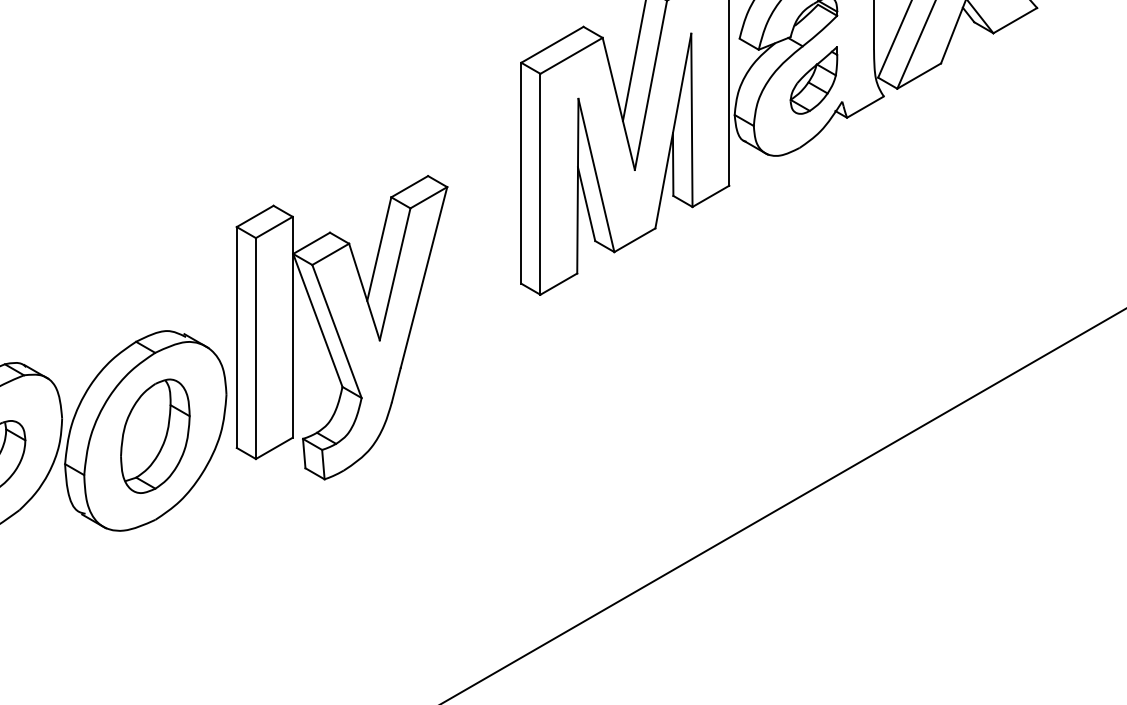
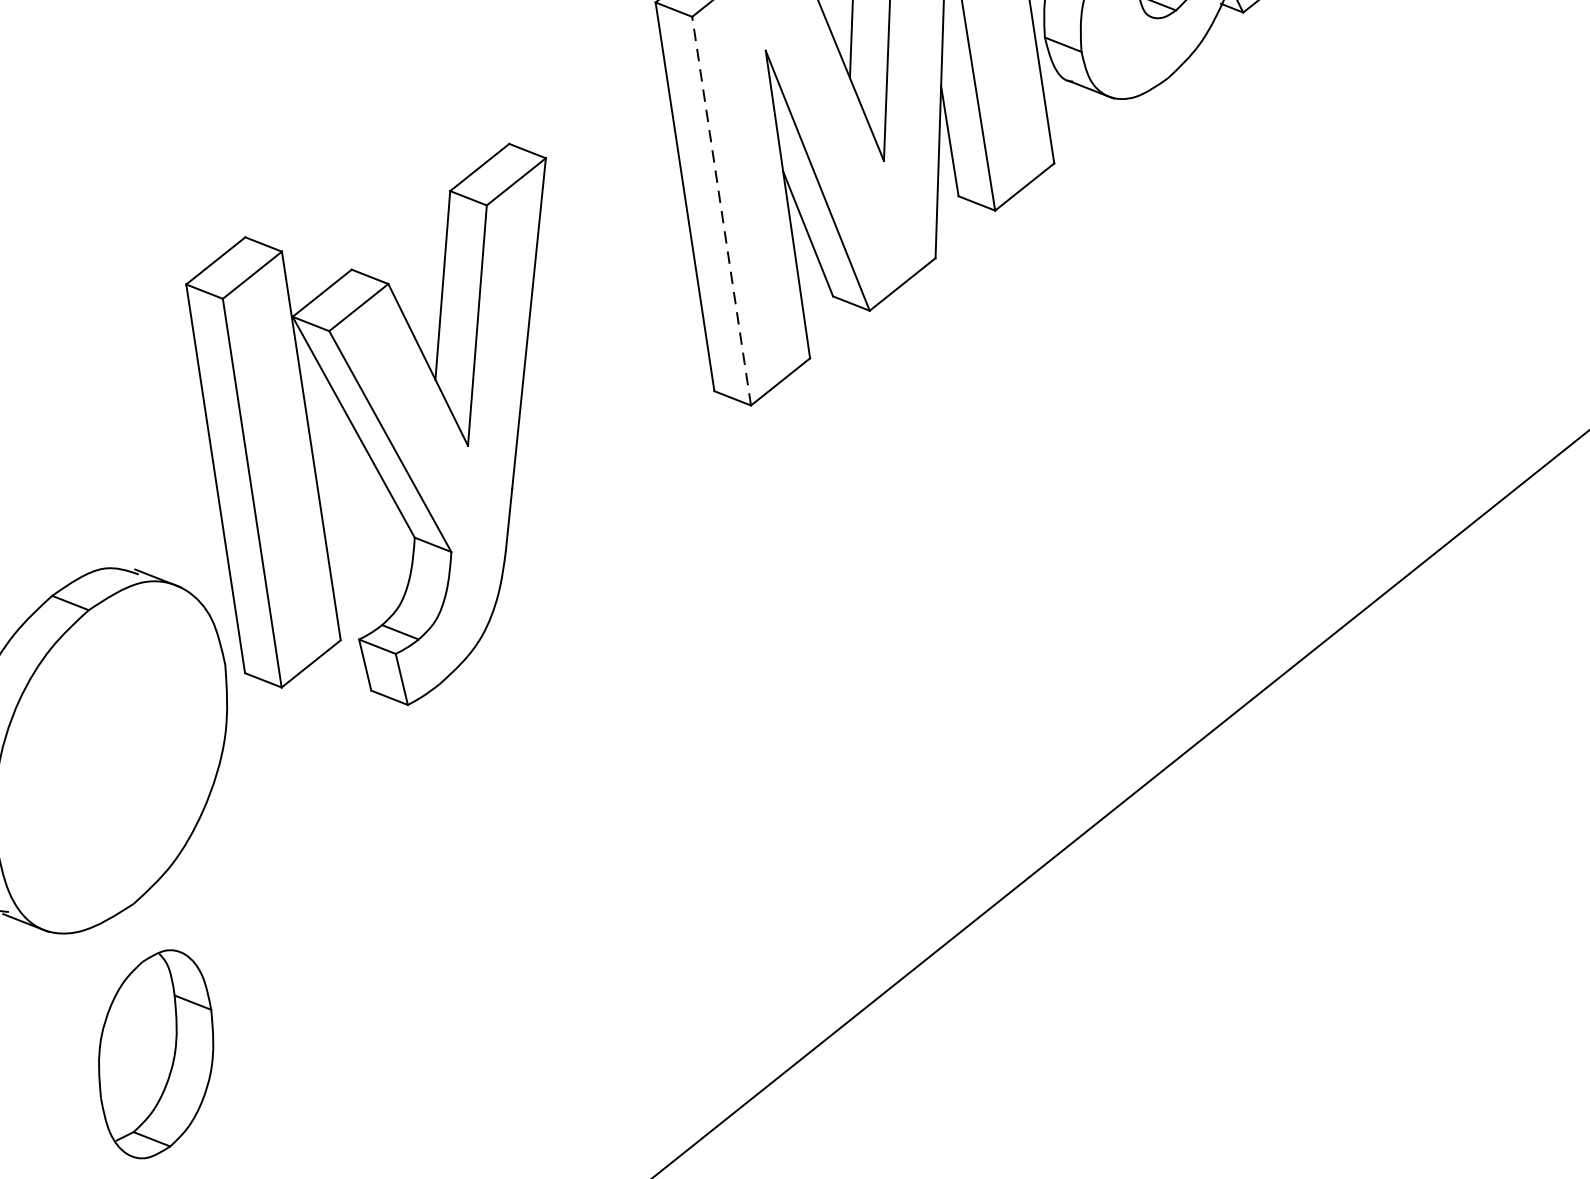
line: (540, 183) -> (721, 209), solid -> dashed
part: (341, 327) -> (397, 433), moved
part: (155, 435) -> (156, 1052), moved

